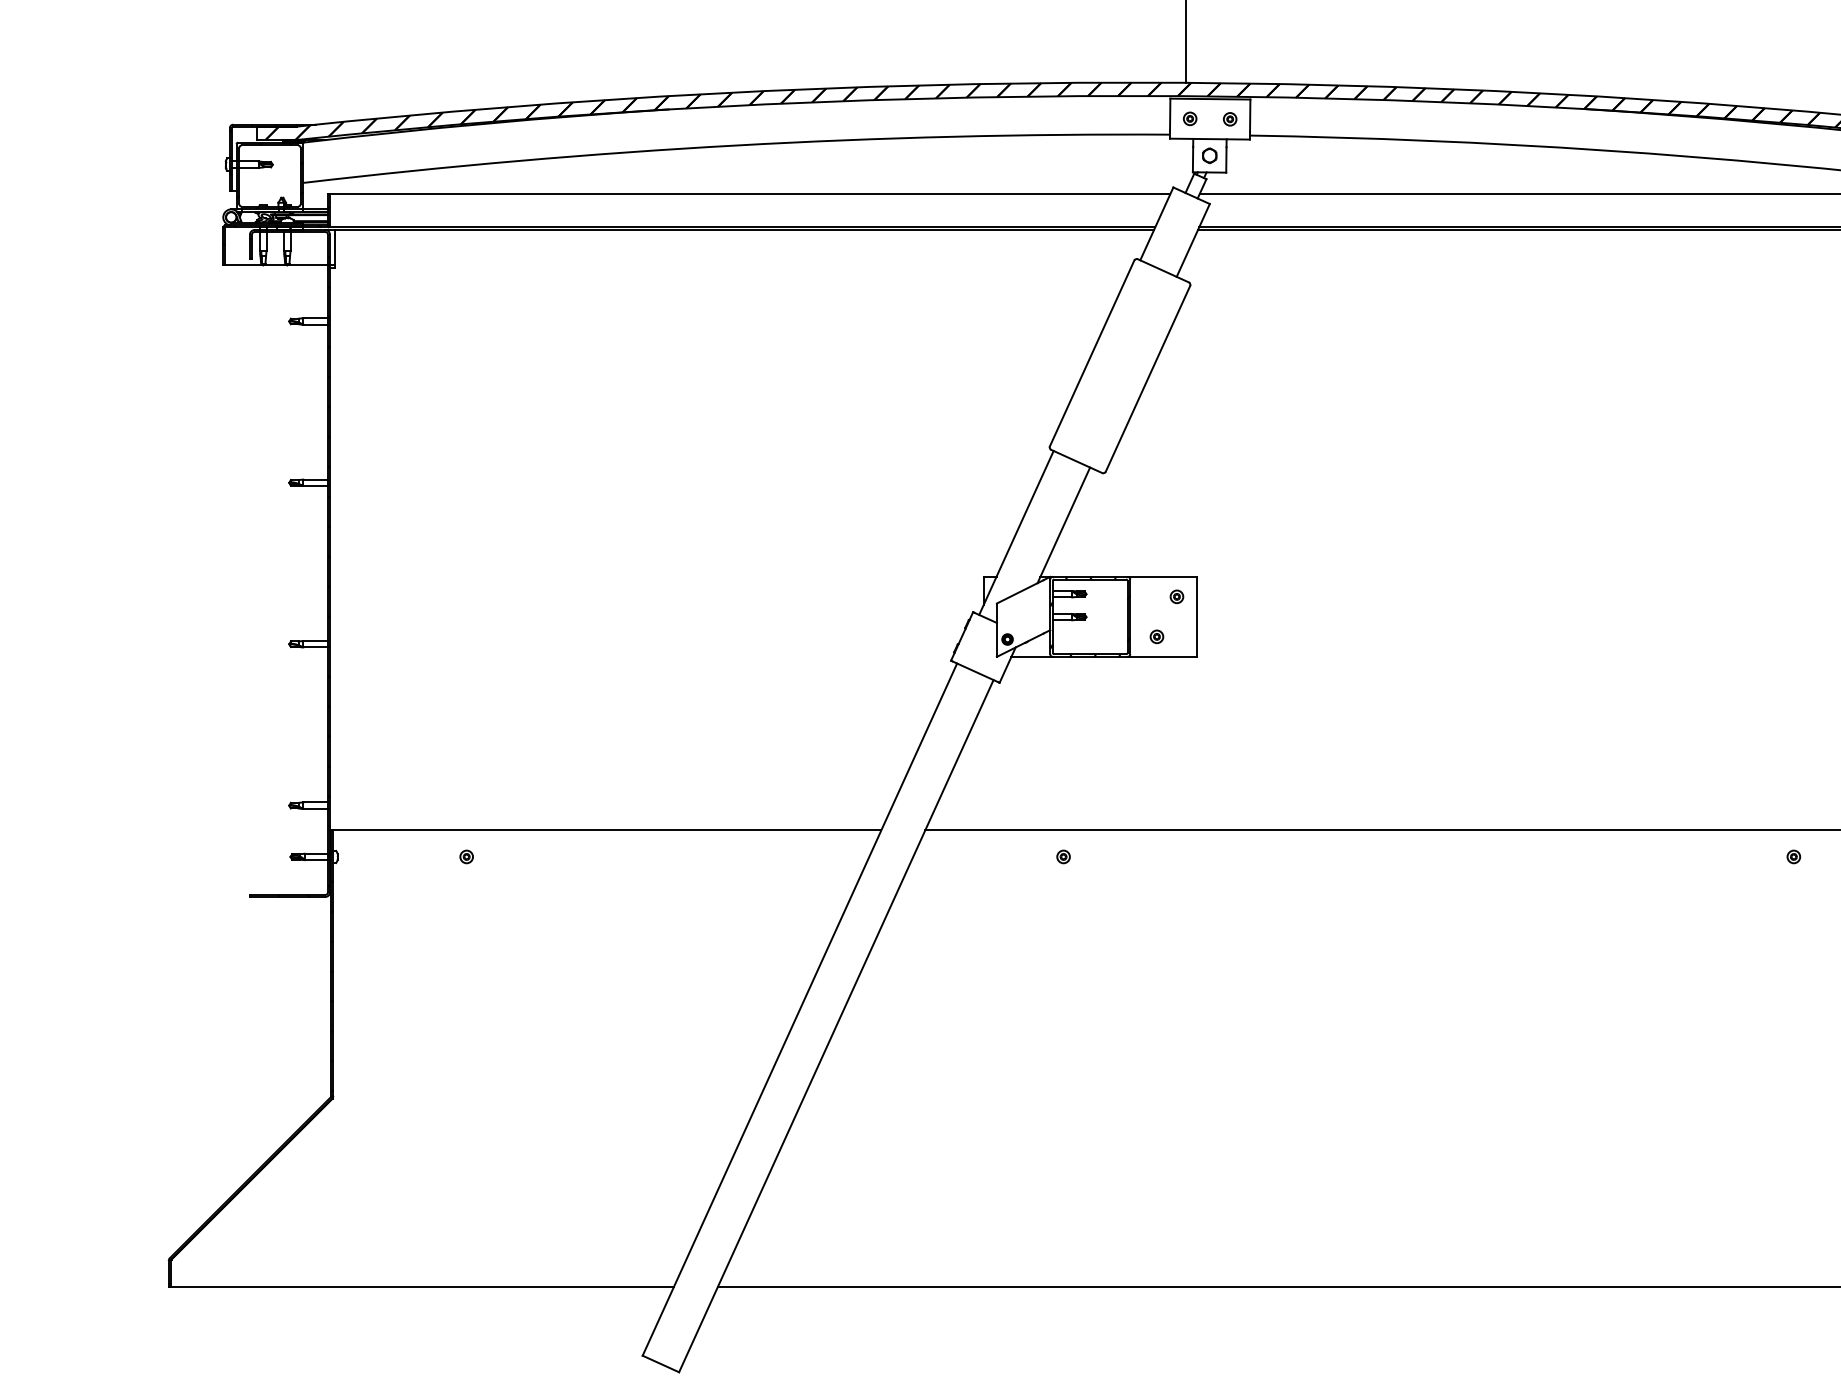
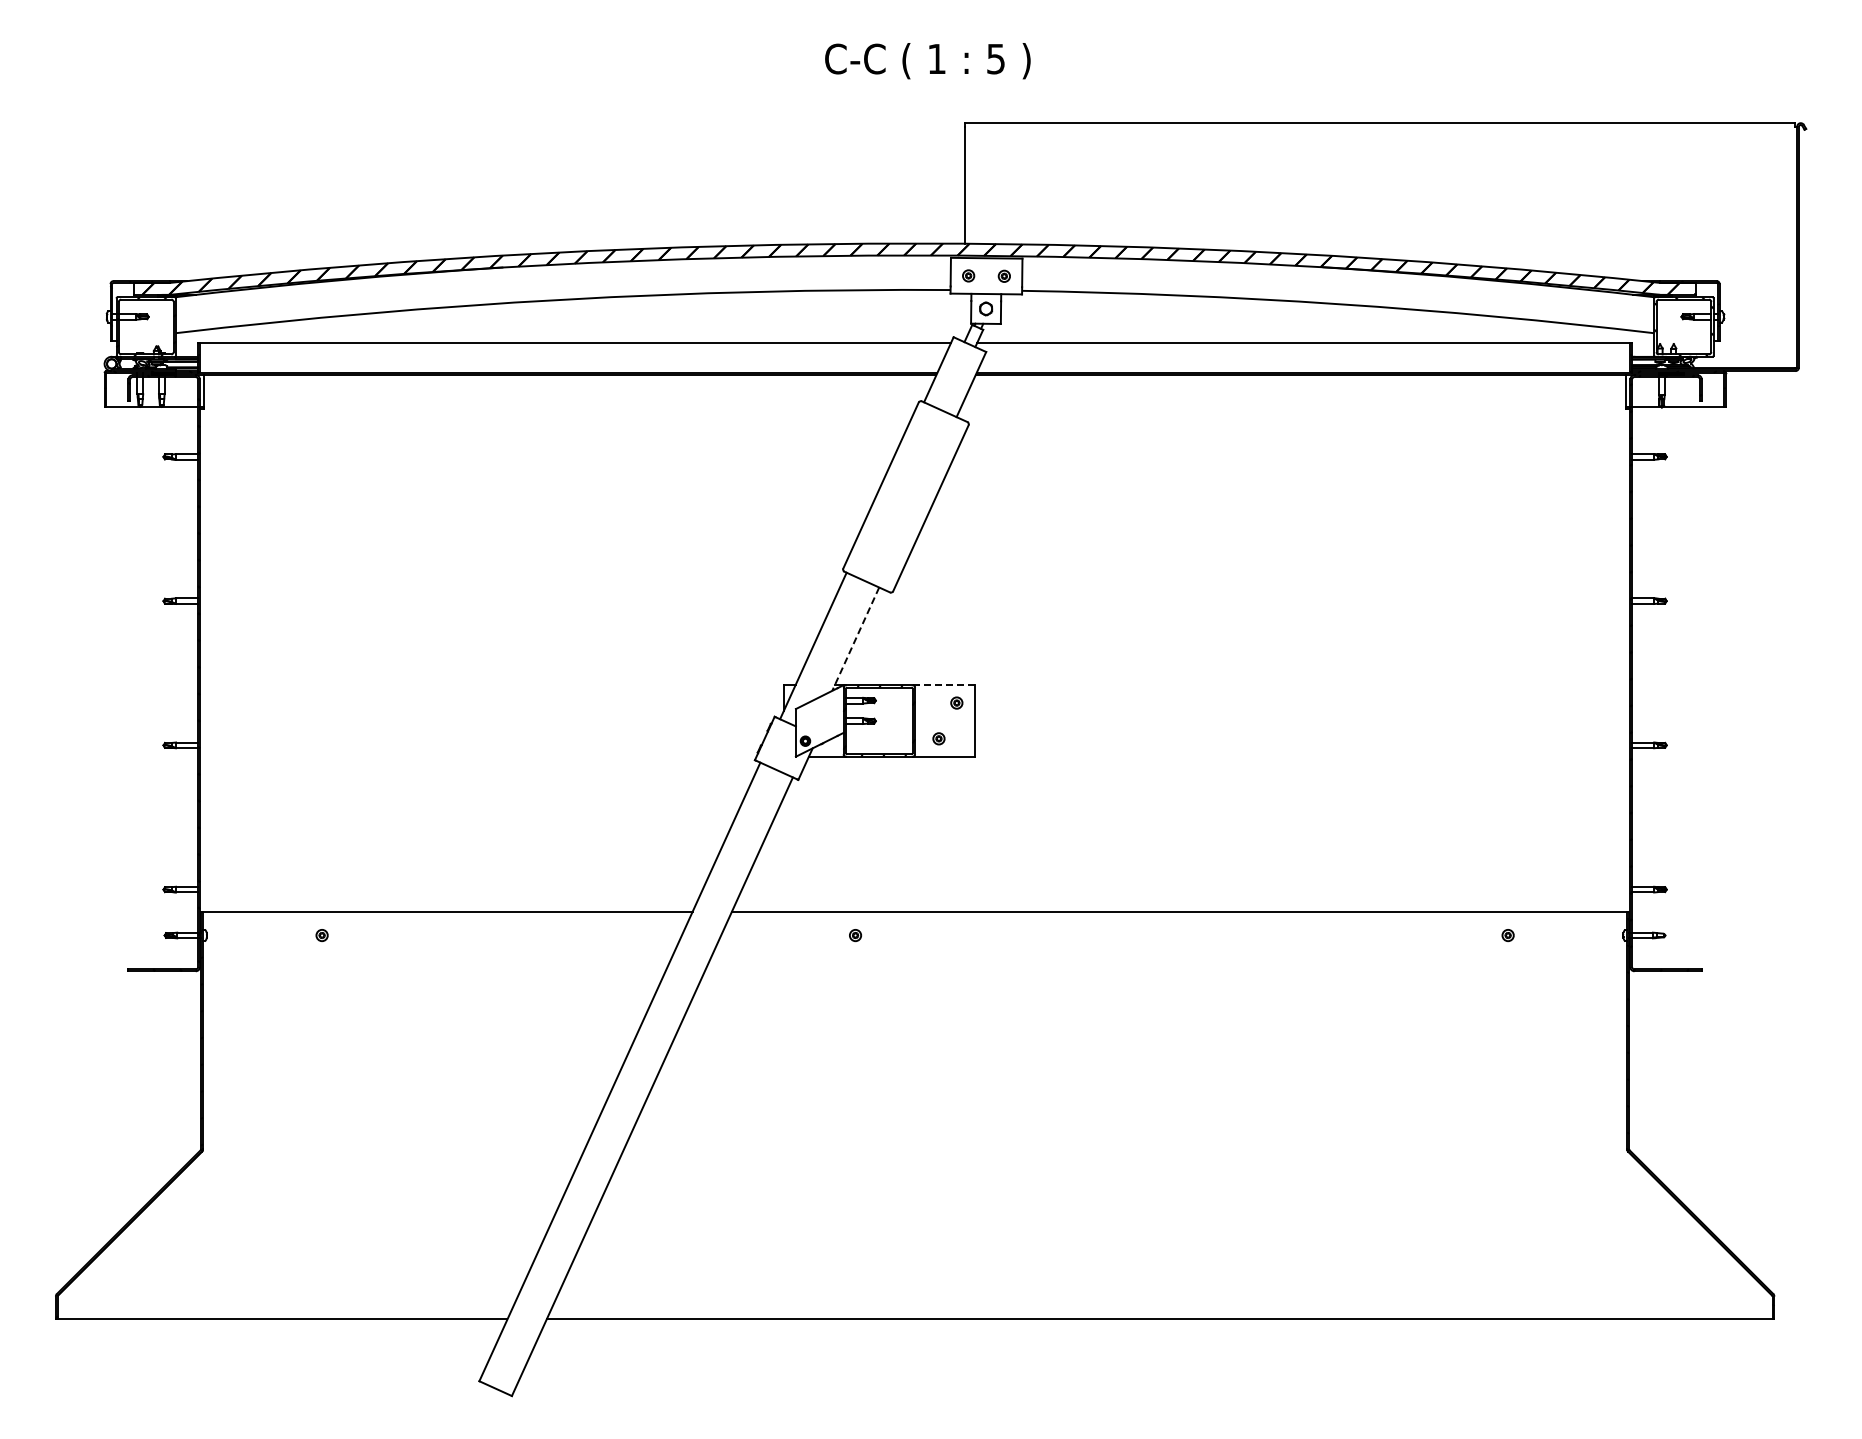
line: (1063, 525) -> (855, 639), solid -> dashed
line: (1162, 577) -> (943, 685), solid -> dashed

